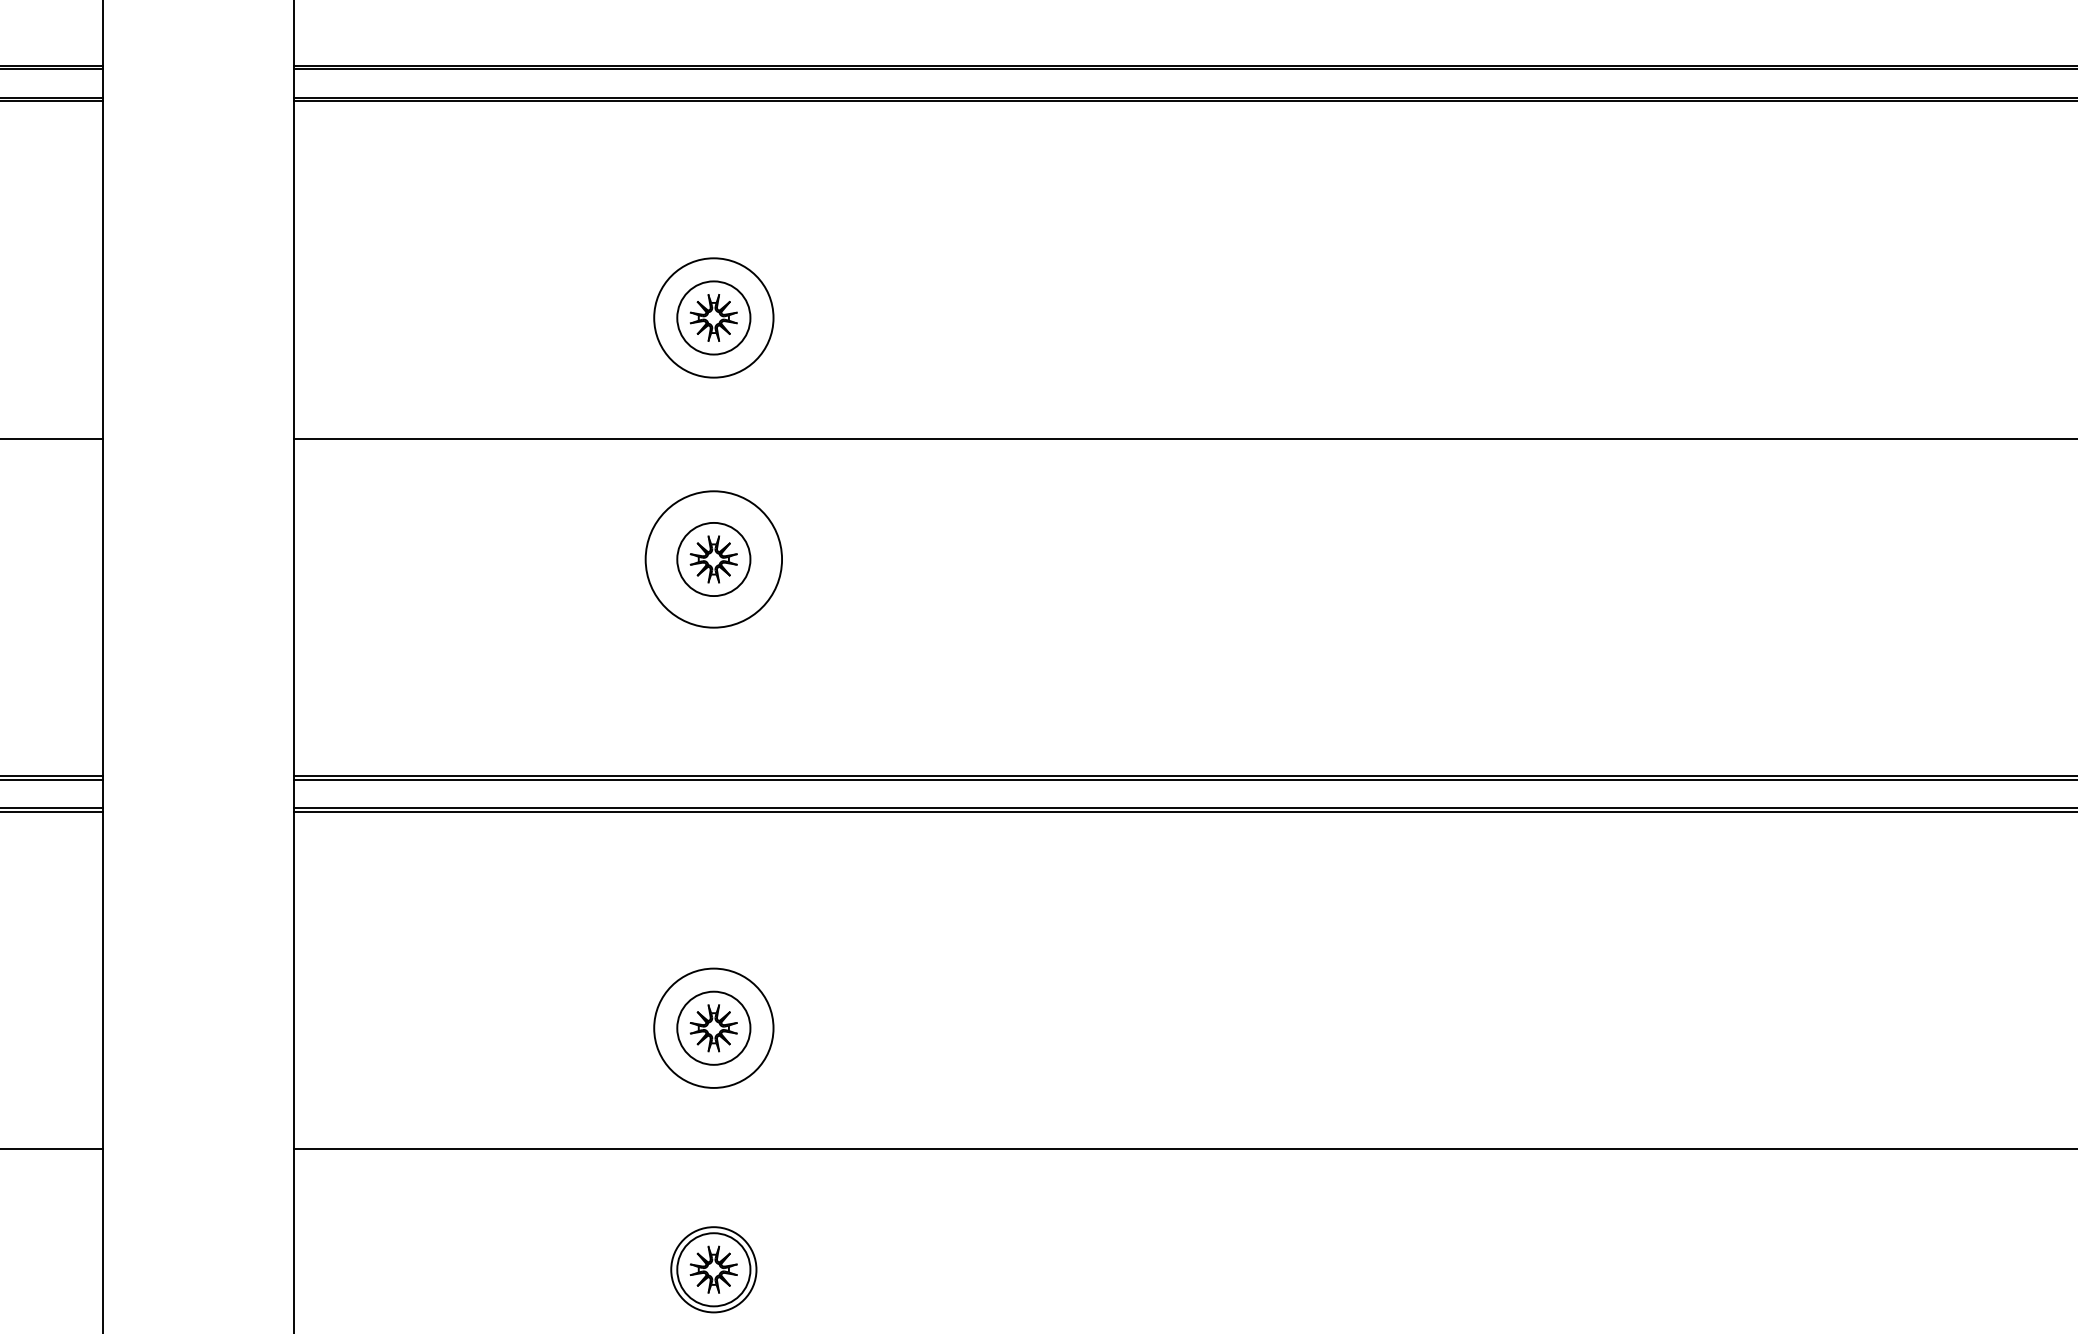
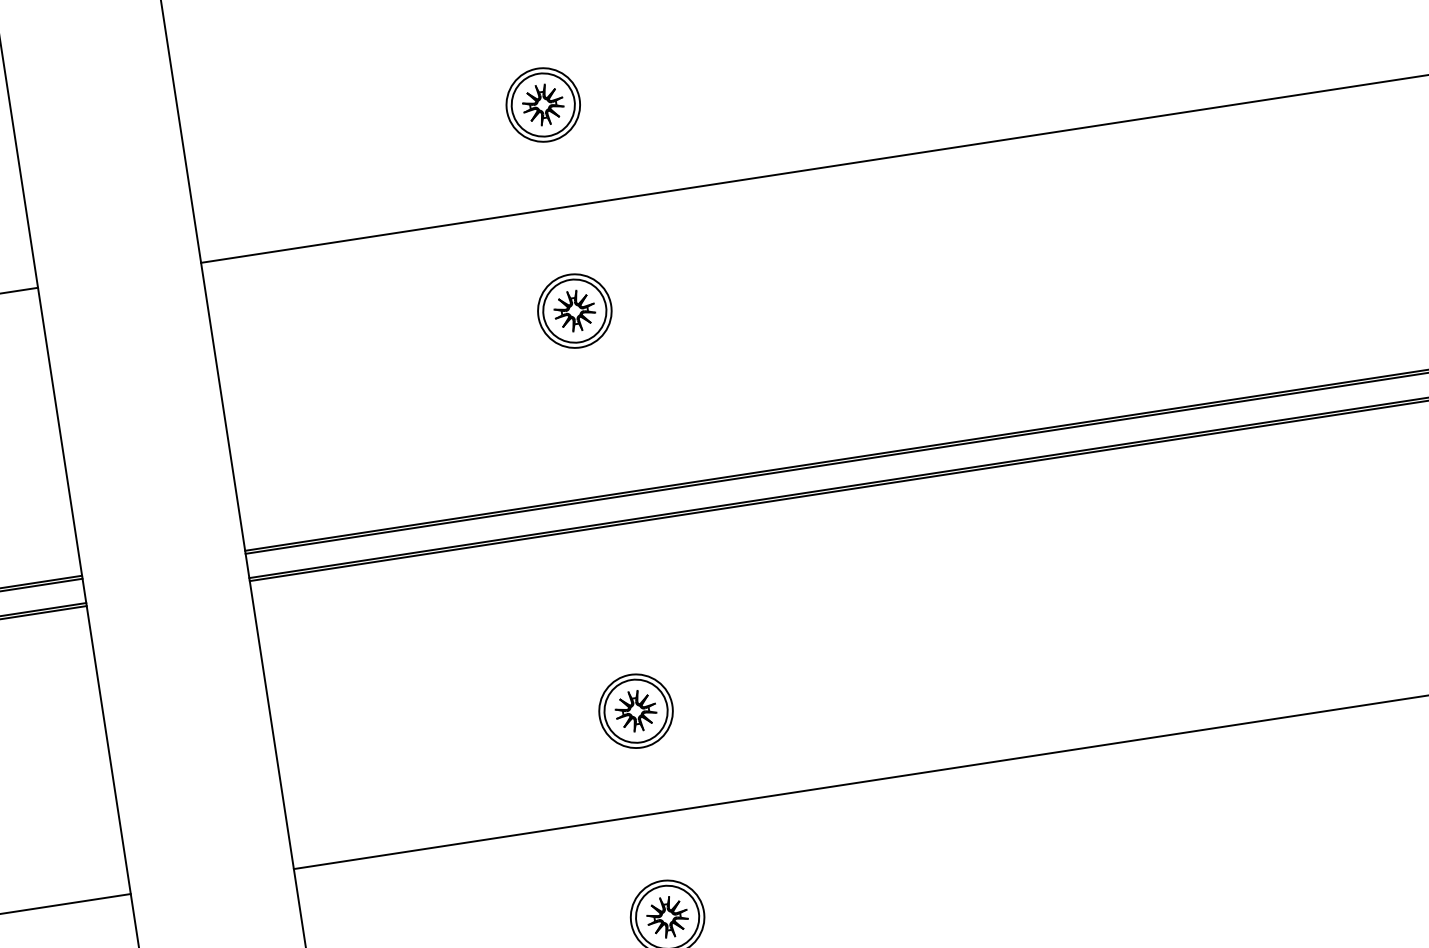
circle: (713, 317) -> (542, 104), size x0.71
circle: (713, 559) -> (574, 311), size x0.62
circle: (713, 1027) -> (635, 710), size x0.71

